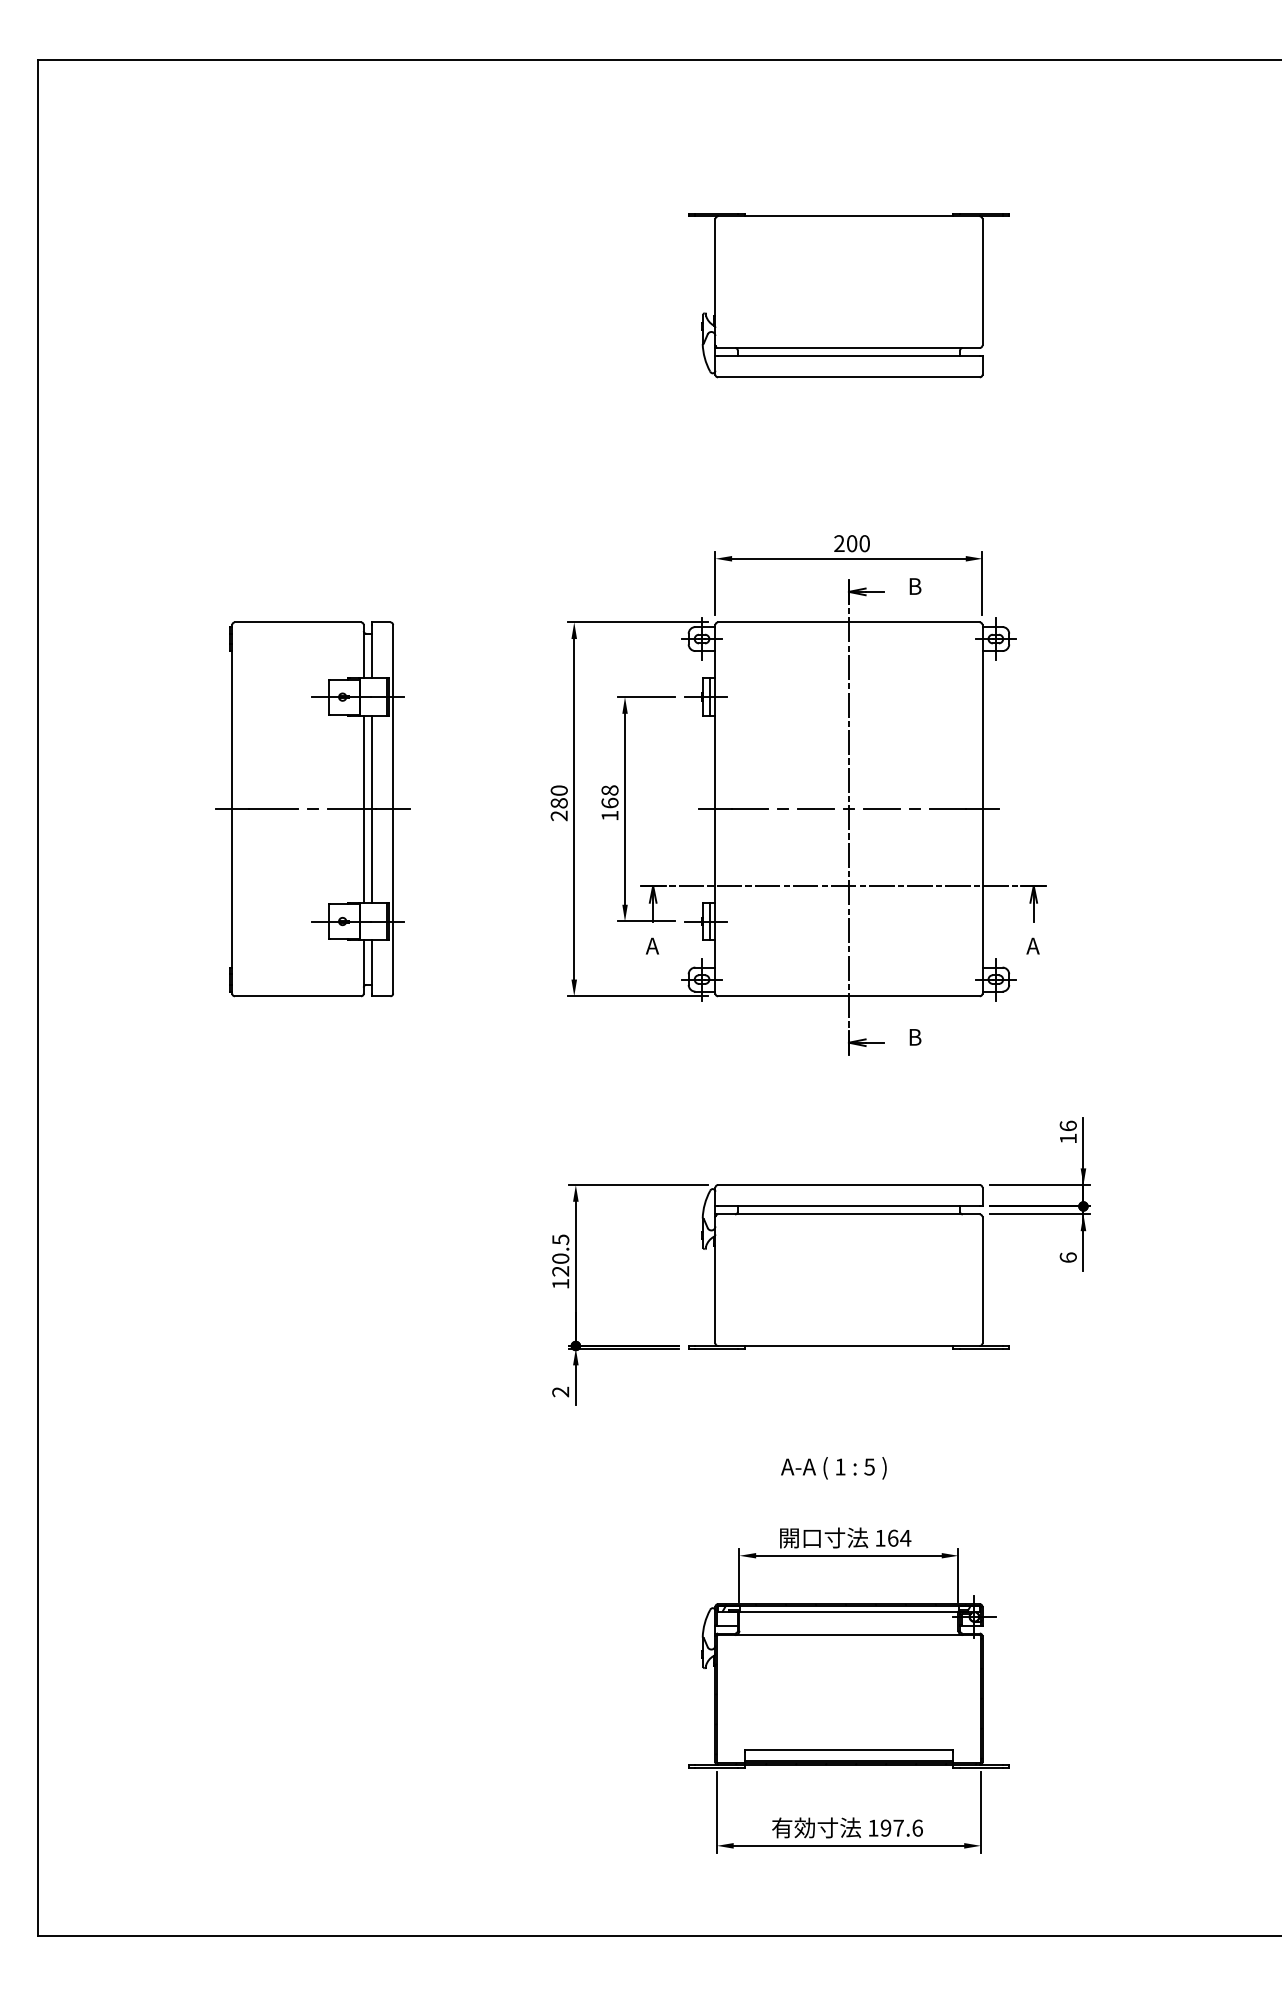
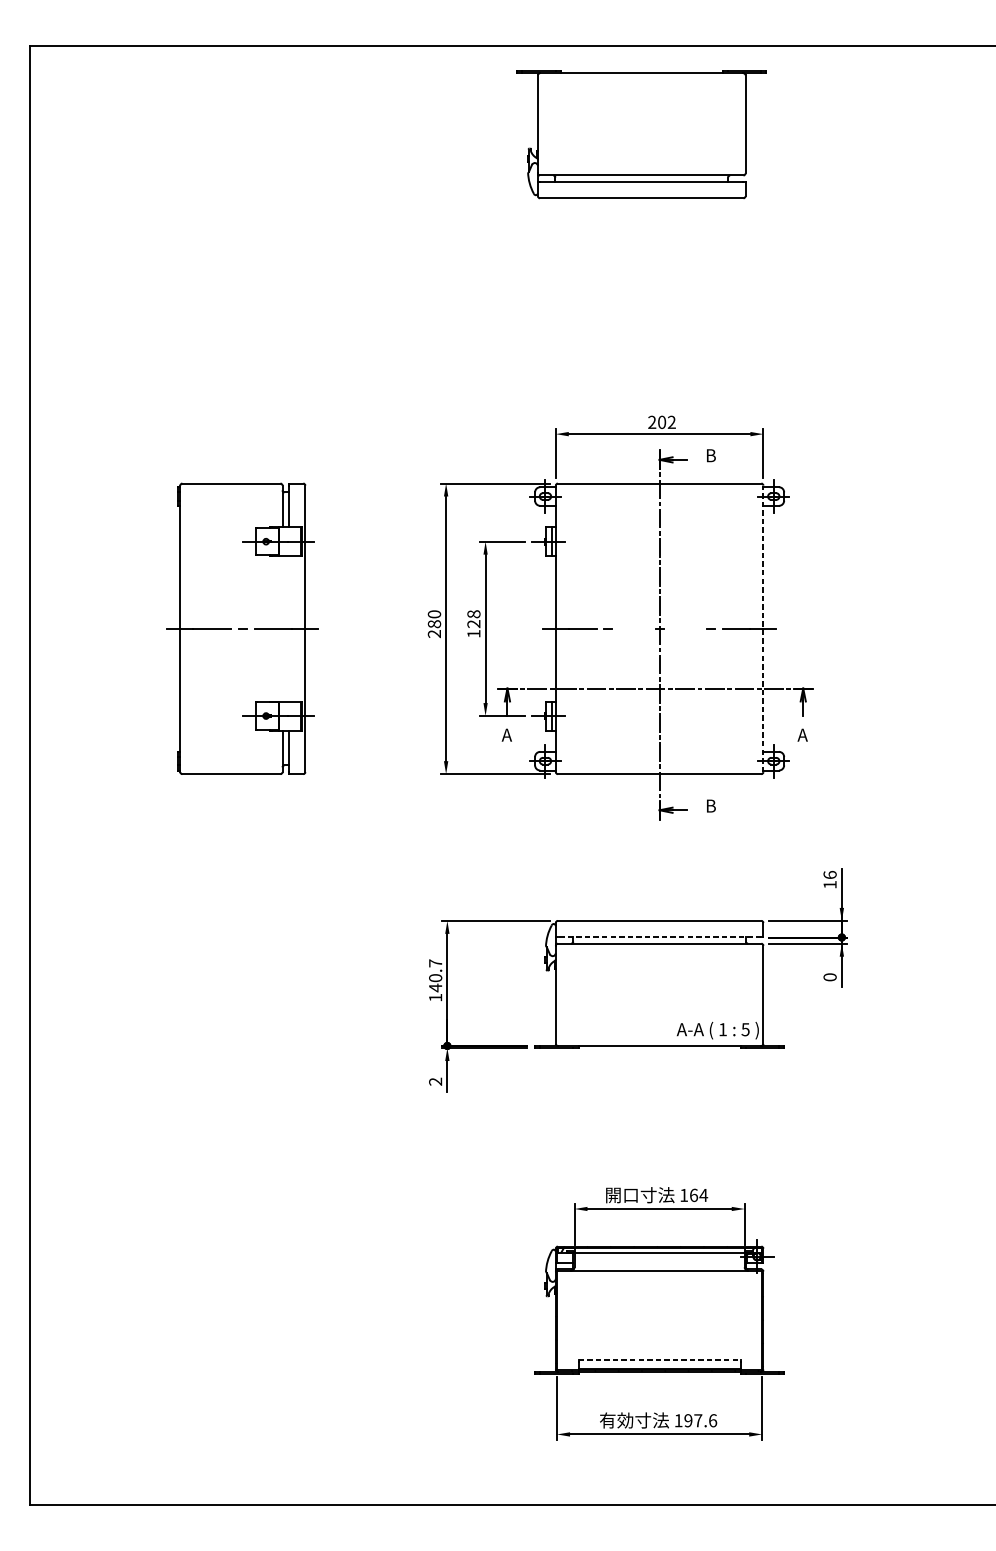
part: (848, 295) -> (641, 134), moved
text: (864, 543) -> (671, 422), 200 -> 202
text: (609, 802) -> (473, 623), 168 -> 128
line: (363, 808) -> (282, 628), removed
line: (371, 808) -> (288, 628), removed
line: (982, 808) -> (763, 628), solid -> dashed
line: (815, 809) -> (633, 628), removed
line: (881, 809) -> (684, 628), removed
line: (848, 1206) -> (659, 937), solid -> dashed
text: (560, 1255) -> (435, 975), 120.5 -> 140.7
text: (1067, 1257) -> (829, 977), 6 -> 0
text: (833, 1468) -> (717, 1030), moved
line: (849, 1750) -> (660, 1360), solid -> dashed

